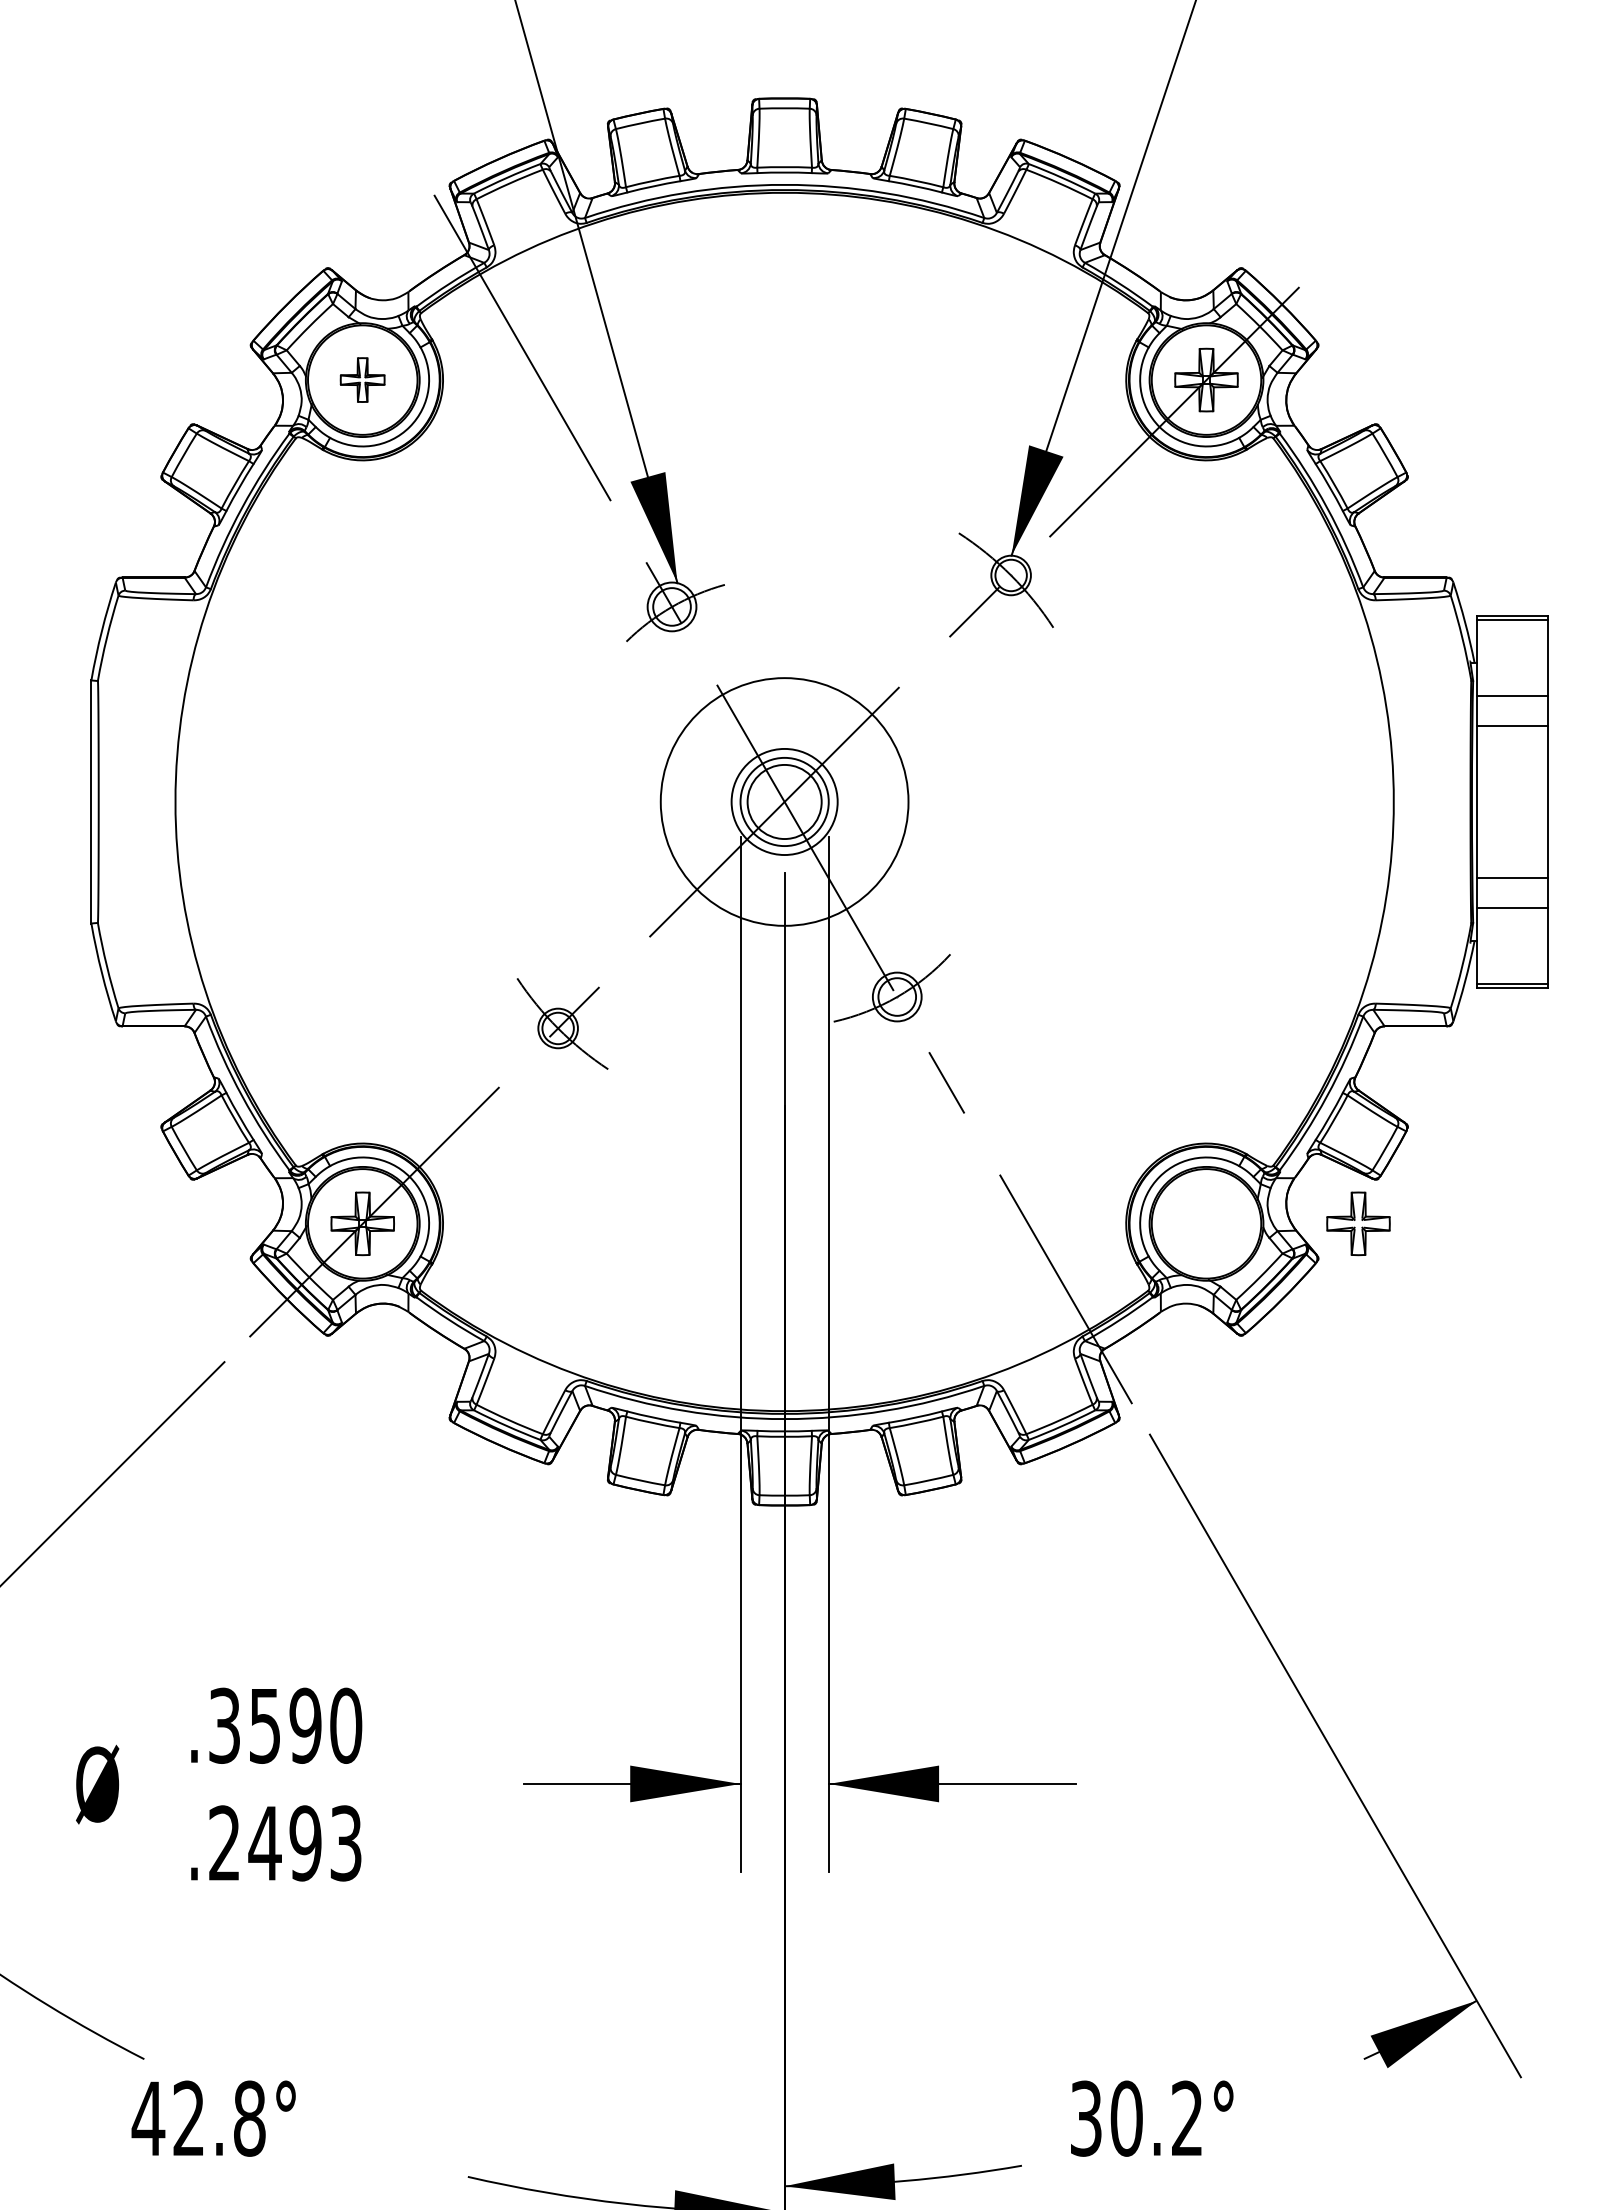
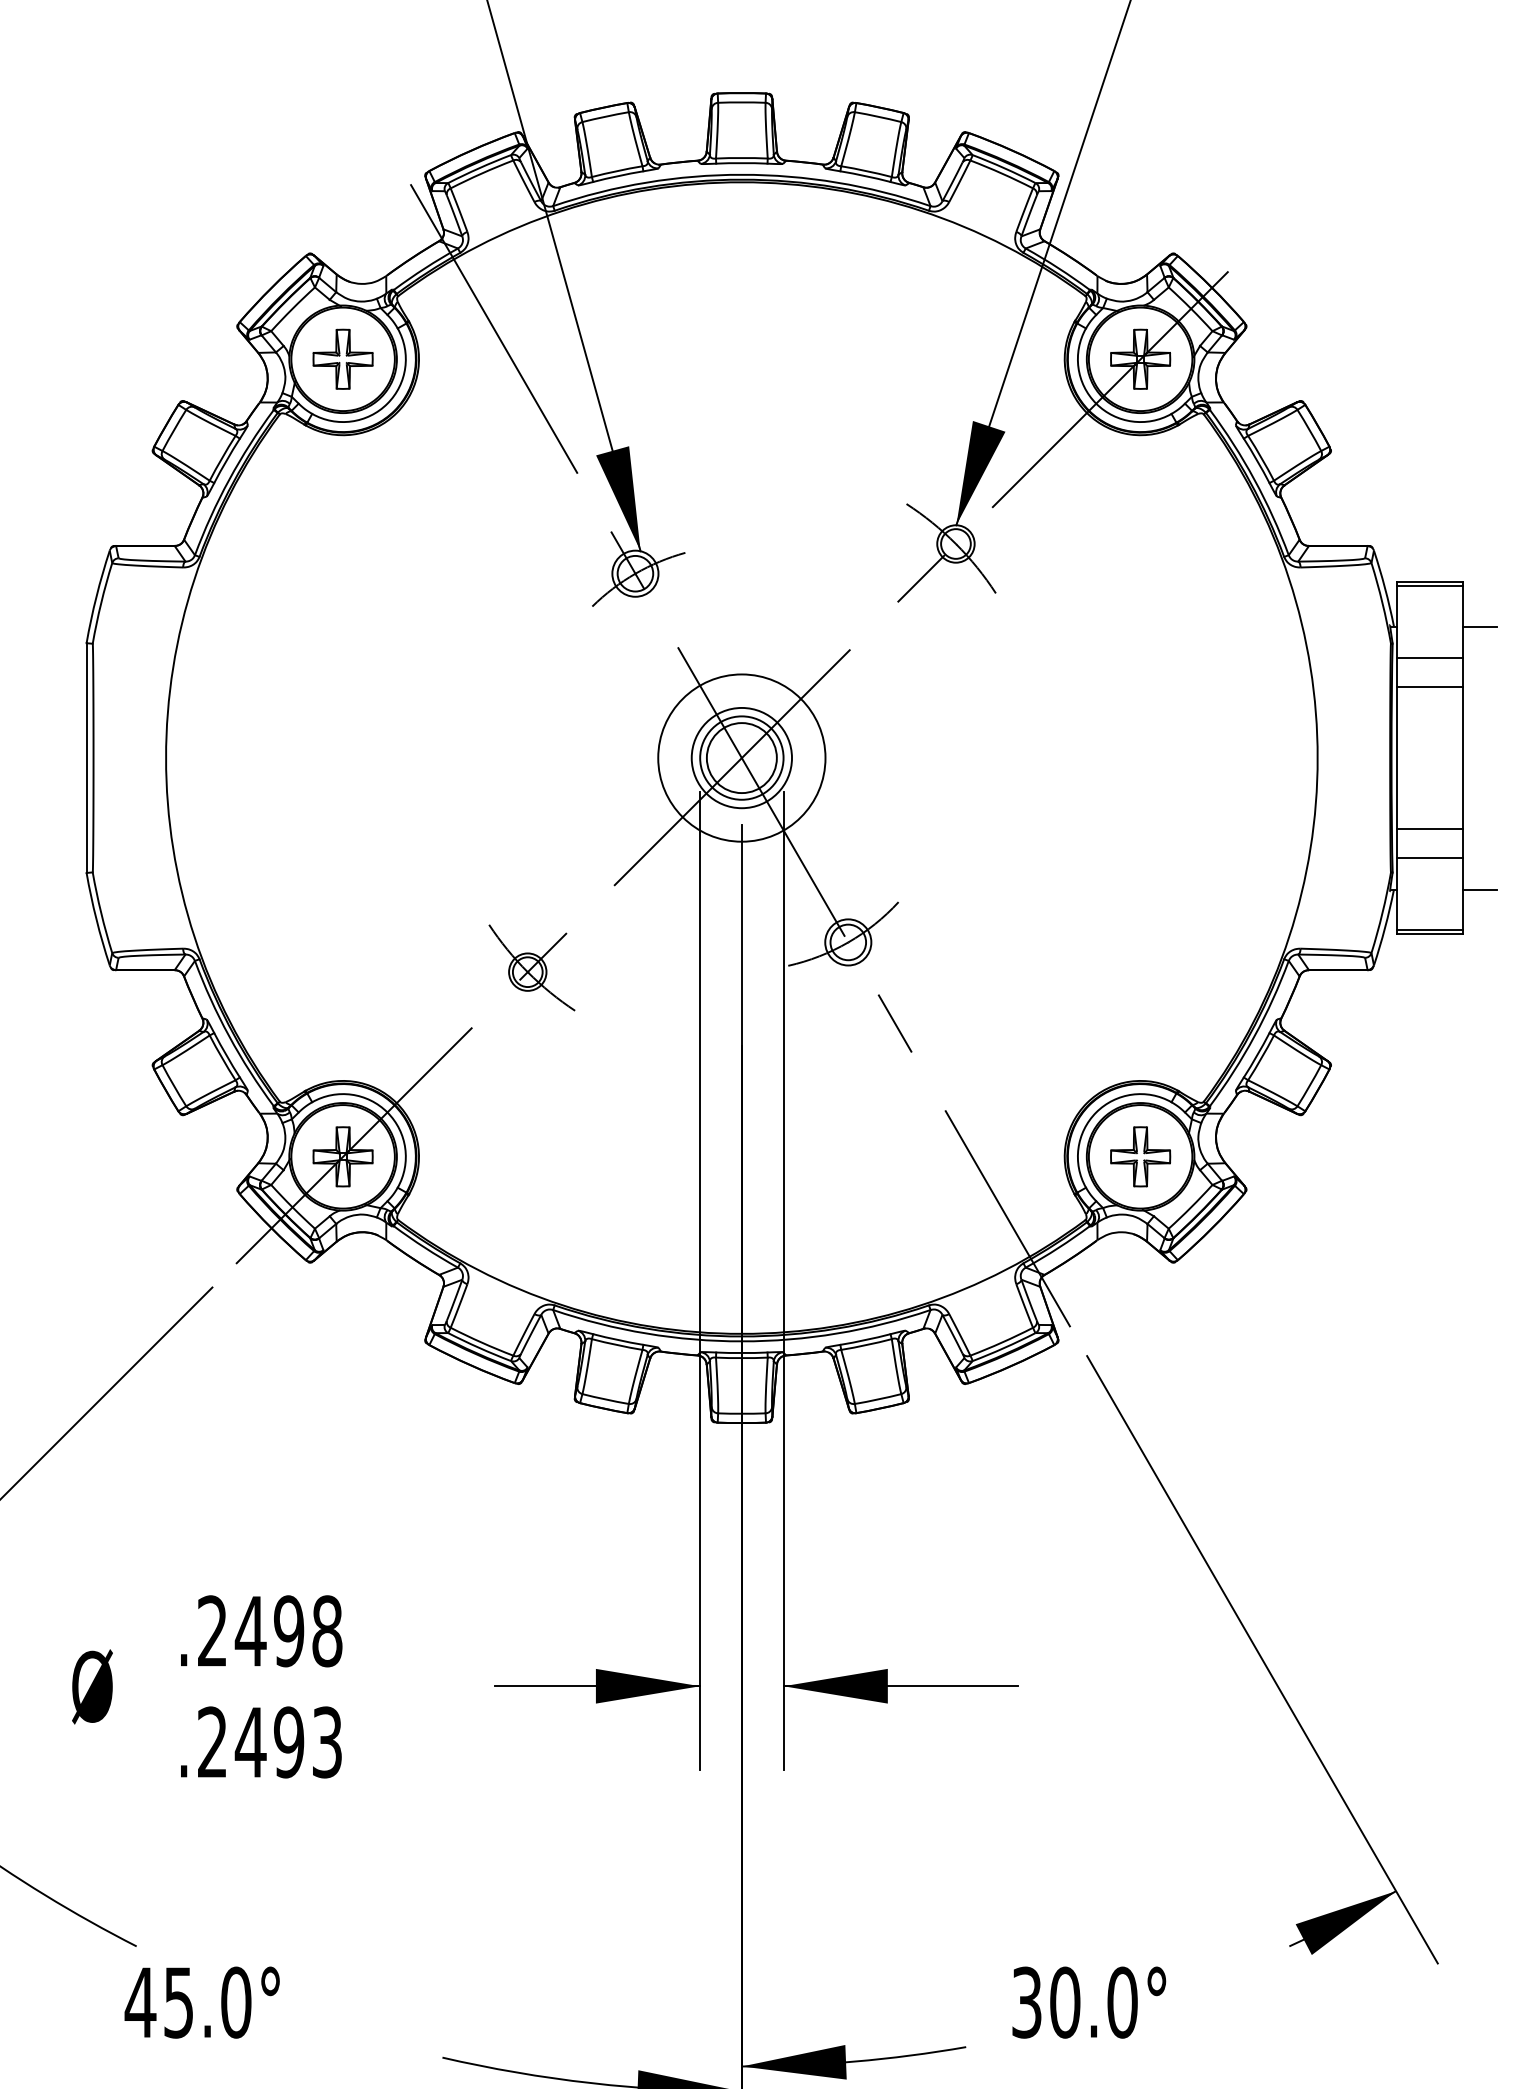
part: (362, 379) -> (342, 358), size x1.43
line: (1565, 662) -> (1479, 626), added
circle: (784, 801) -> (741, 757), size x0.71
line: (1565, 941) -> (1479, 889), added
part: (1358, 1223) -> (1140, 1156), moved
text: (285, 1725) -> (270, 1630), .3590 -> .2498
text: (219, 2118) -> (207, 2002), 42.8° -> 45.0°
text: (1187, 2118) -> (1122, 2002), 30.2° -> 30.0°

